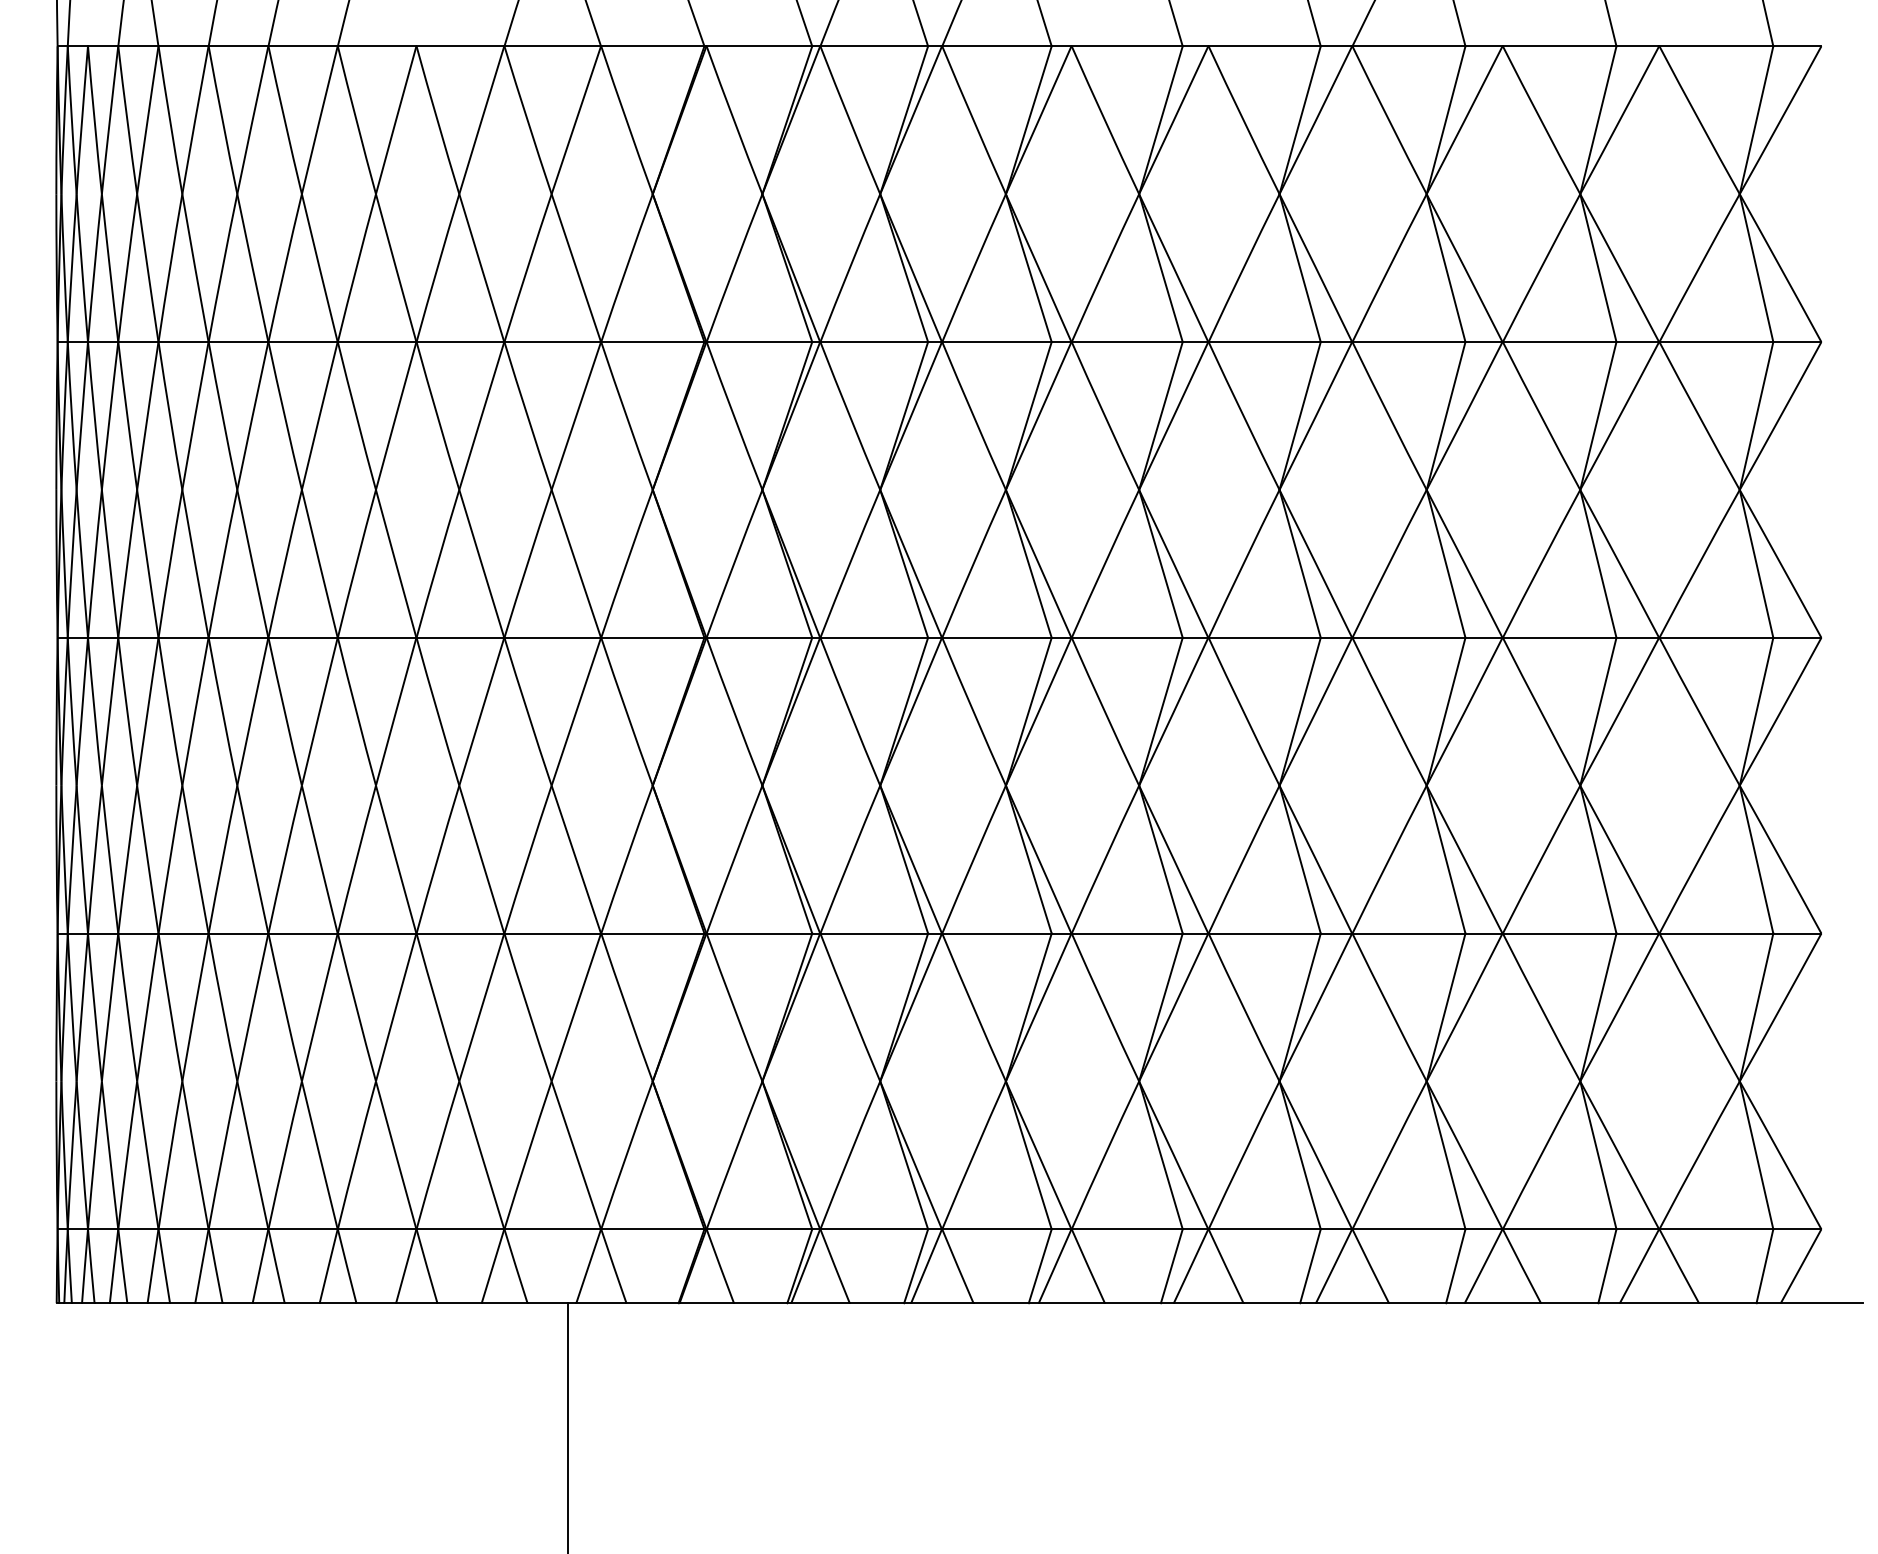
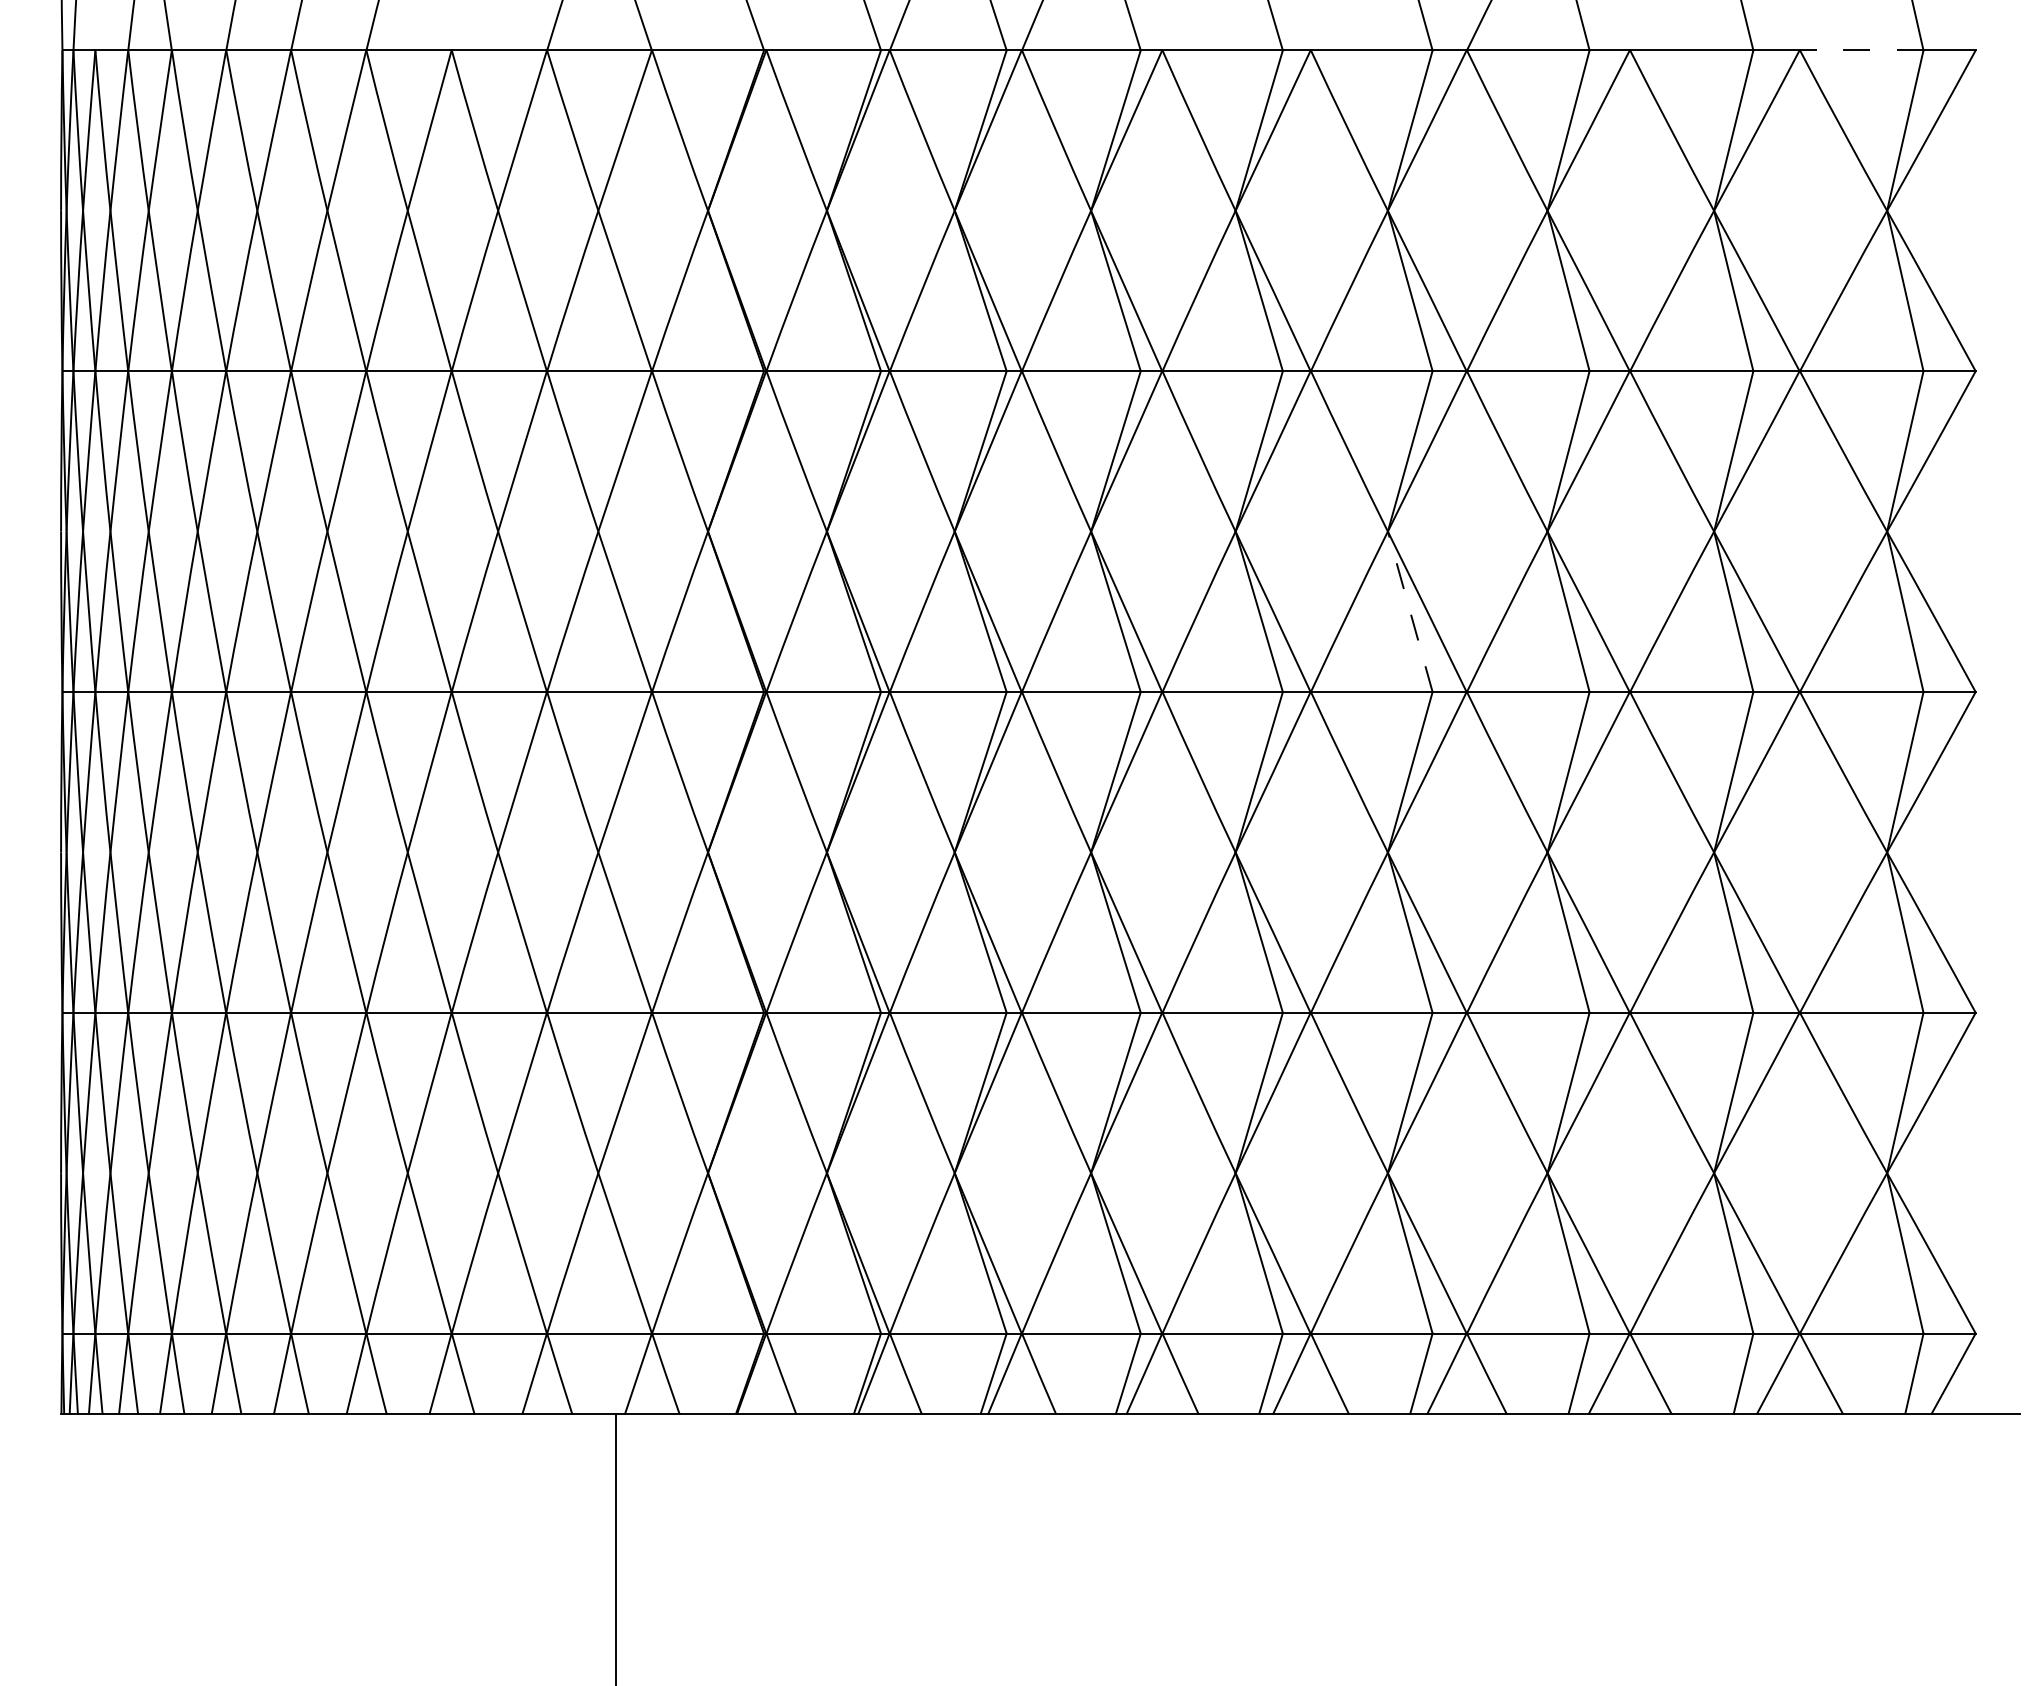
line: (1716, 46) -> (1861, 50), solid -> dashed
line: (1300, 563) -> (1410, 611), solid -> dashed

